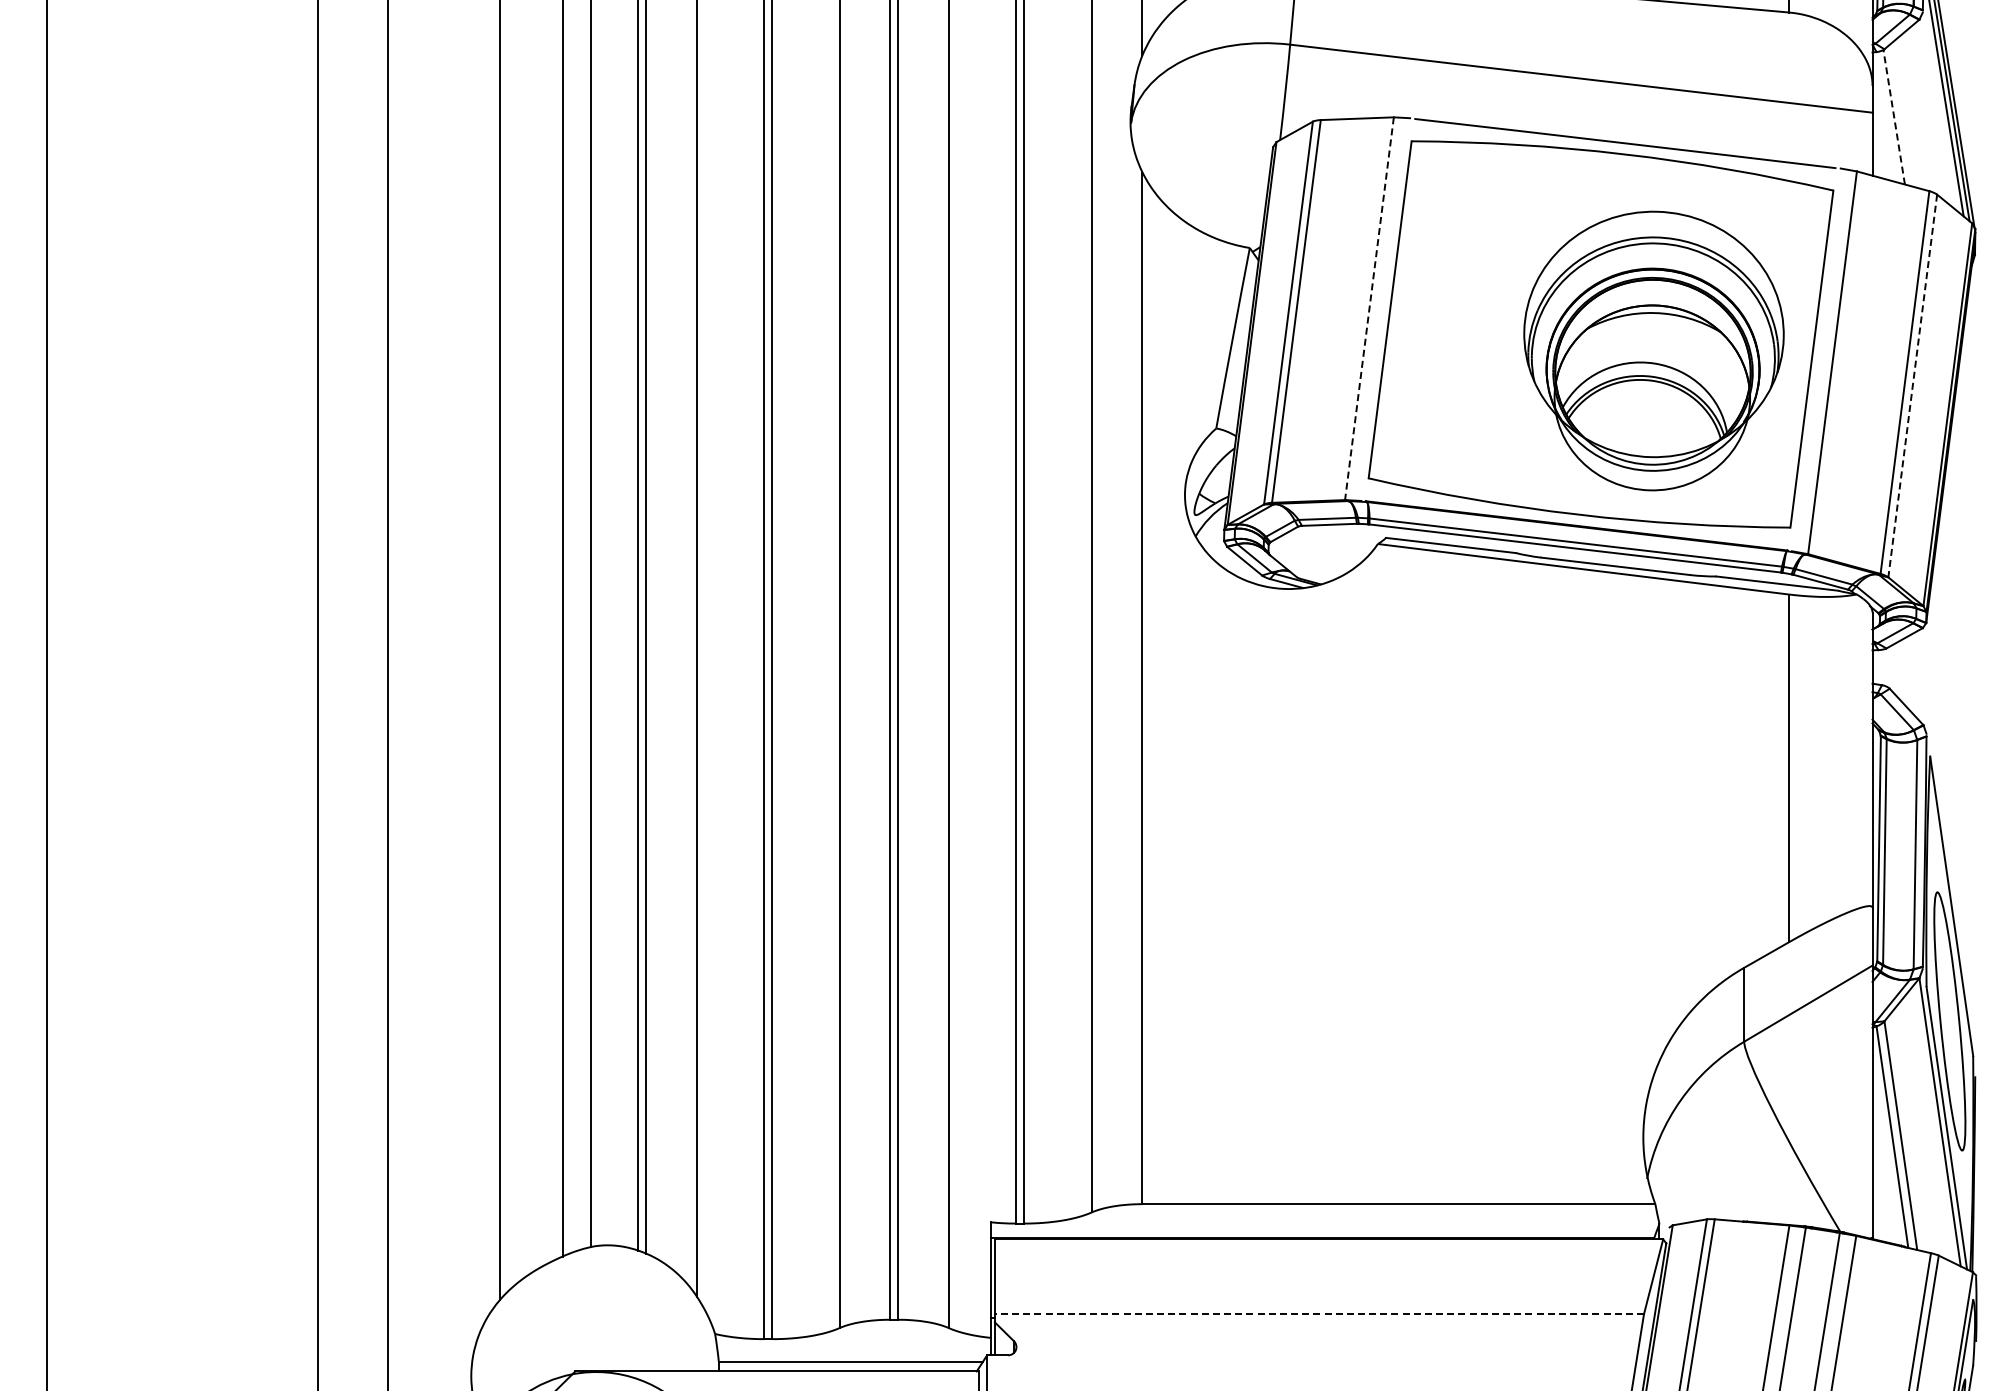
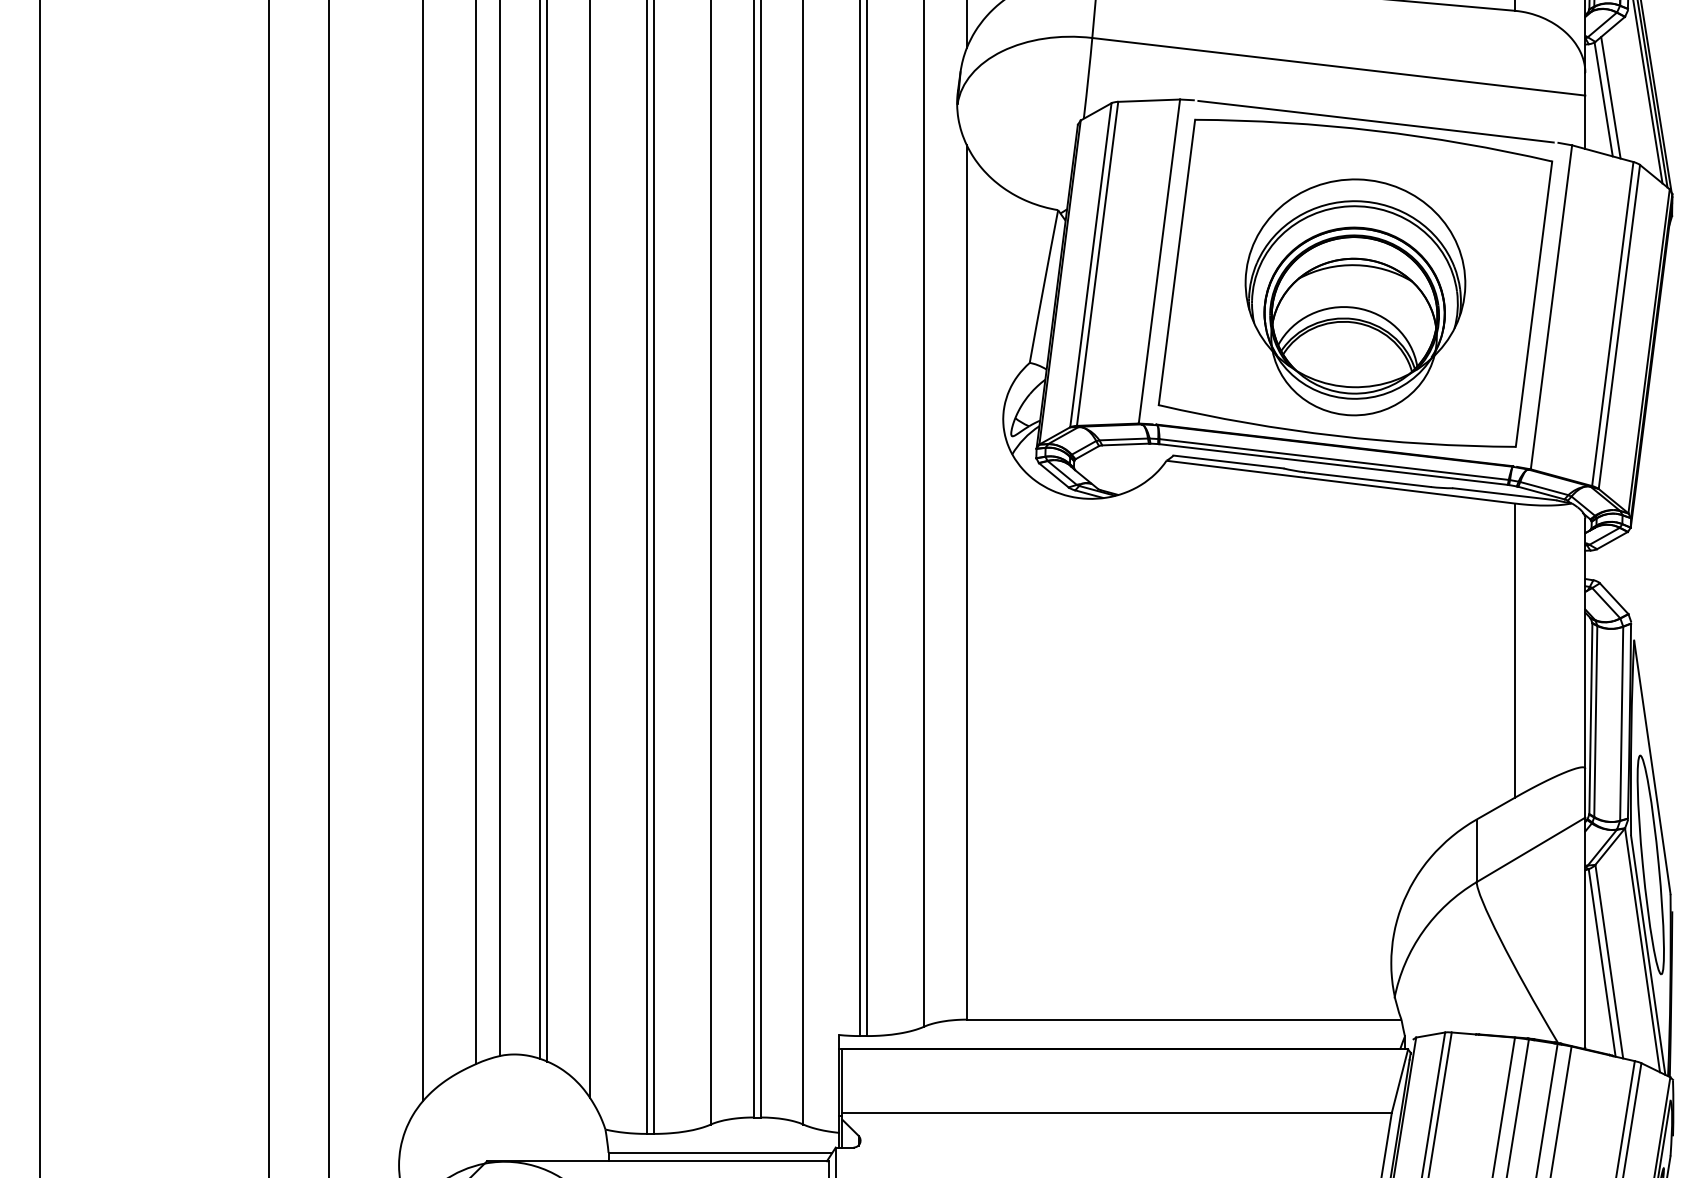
line: (1902, 115) -> (1610, 97), added
line: (1894, 116) -> (1603, 98), dashed -> solid
line: (1369, 308) -> (1159, 261), dashed -> solid
part: (1653, 350) -> (1355, 296), moved
line: (1912, 386) -> (1619, 327), dashed -> solid
line: (1319, 1314) -> (1117, 1113), dashed -> solid

